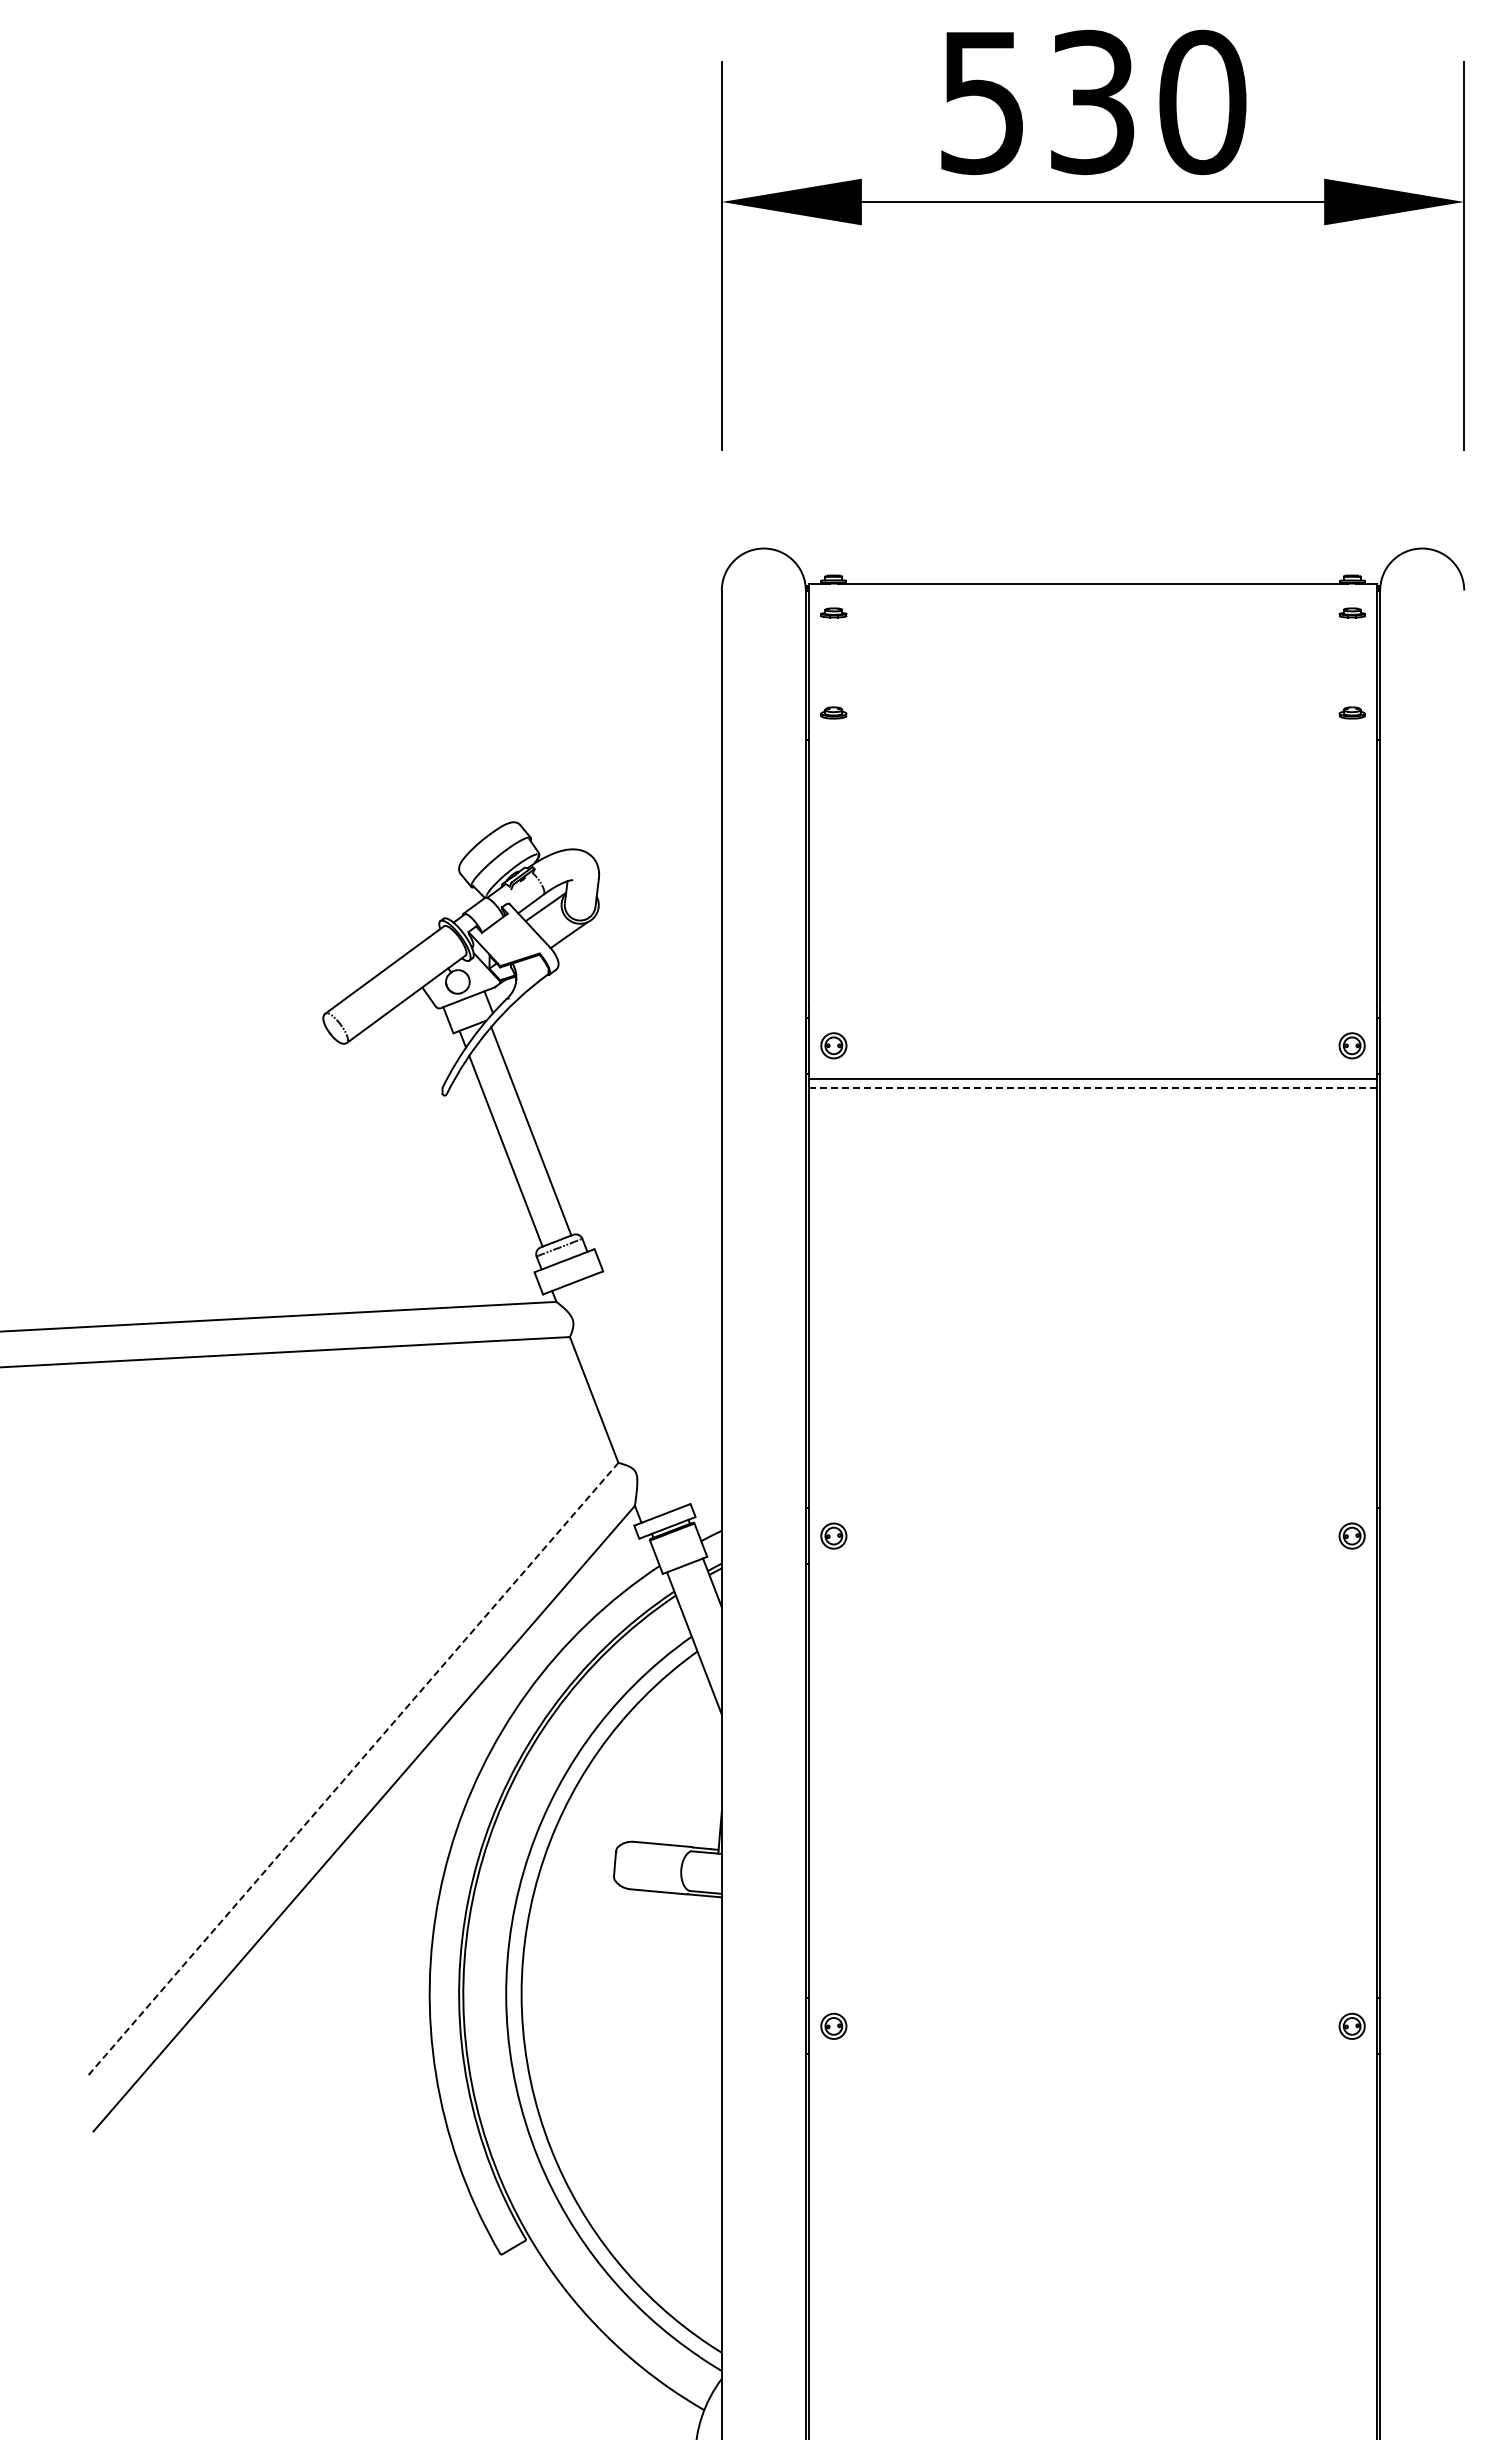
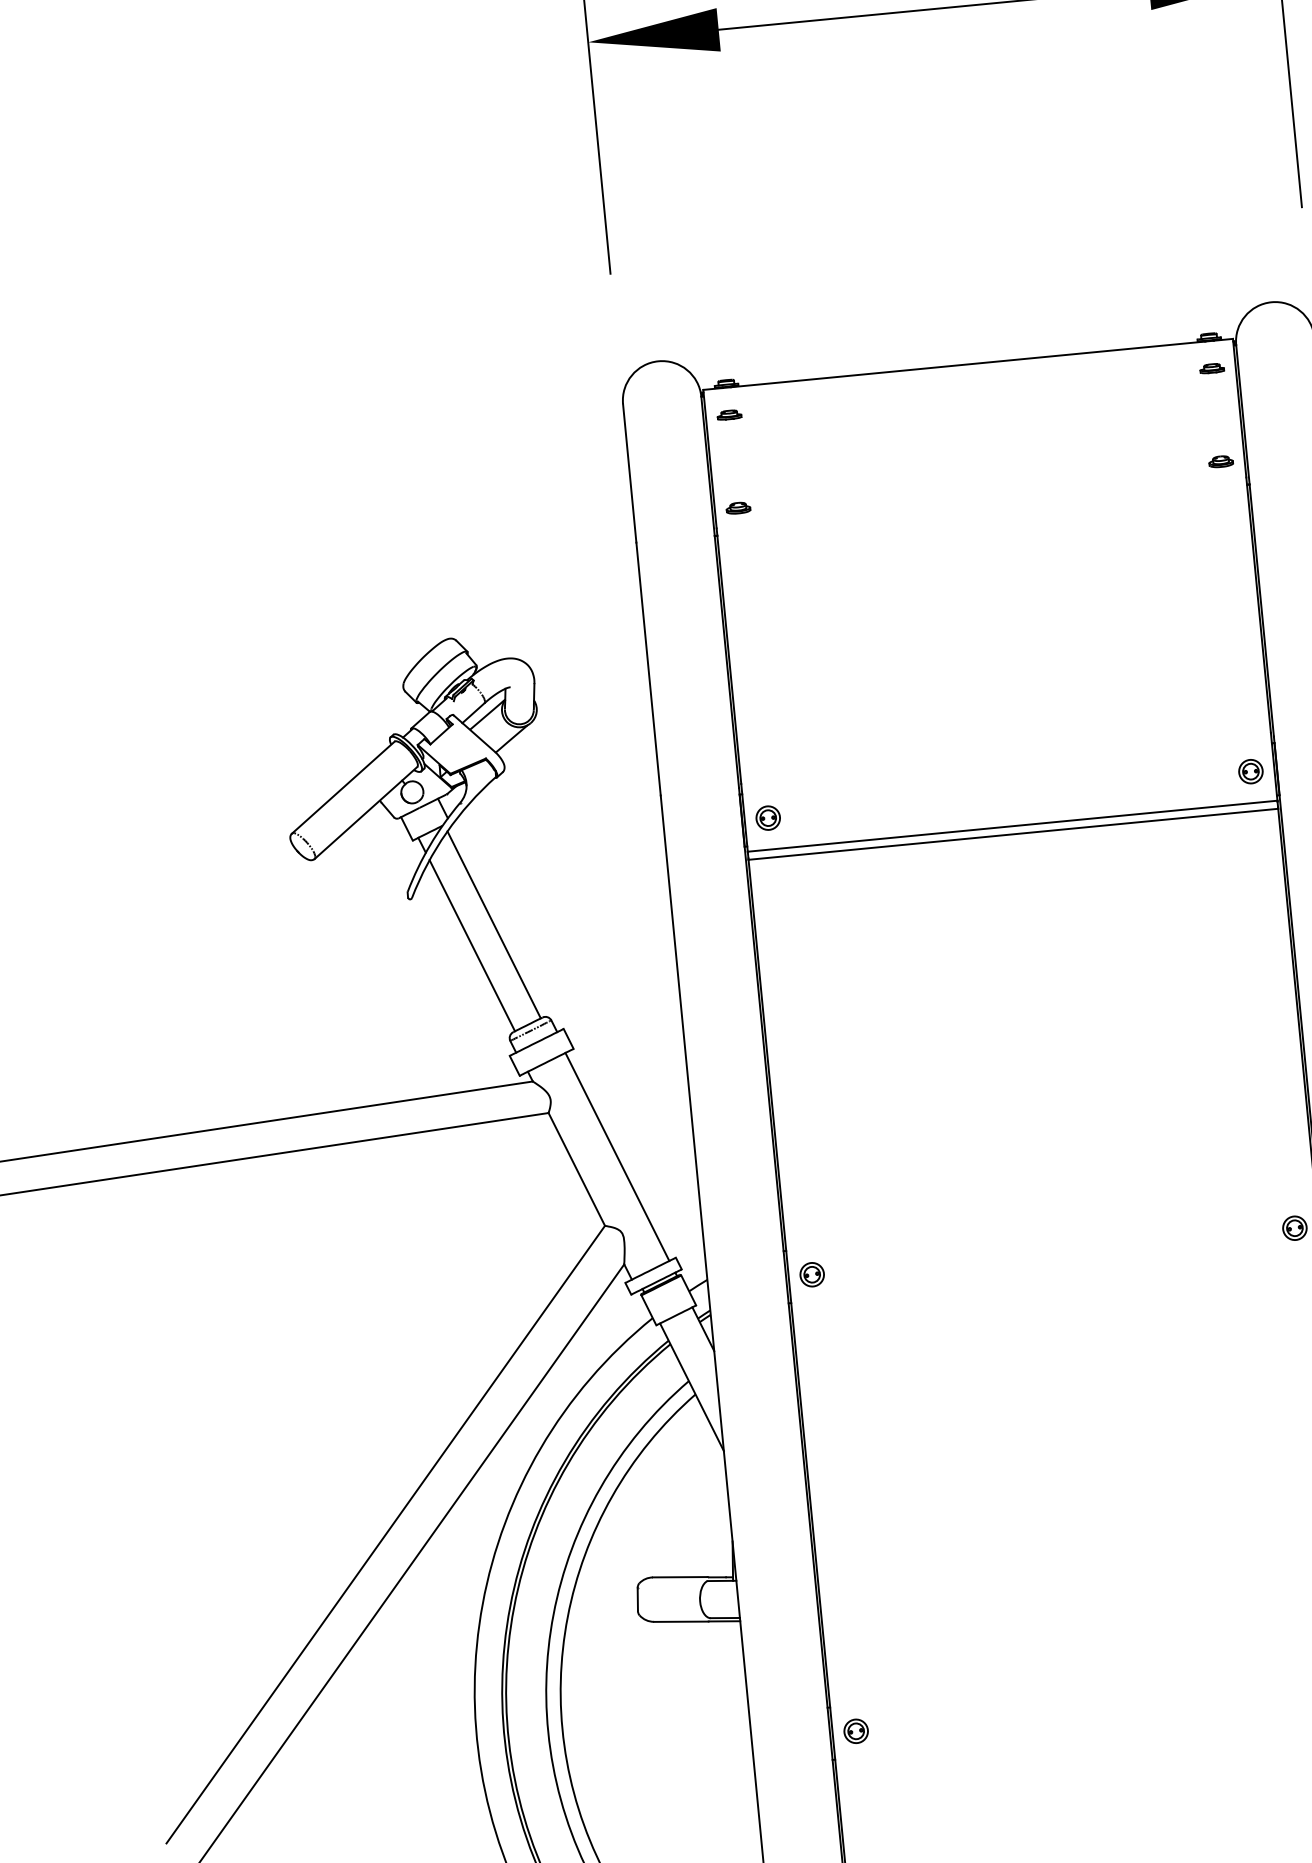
line: (1093, 1088) -> (1013, 834), dashed -> solid
line: (638, 1390) -> (617, 1156), added
line: (353, 1768) -> (385, 1534), dashed -> solid

